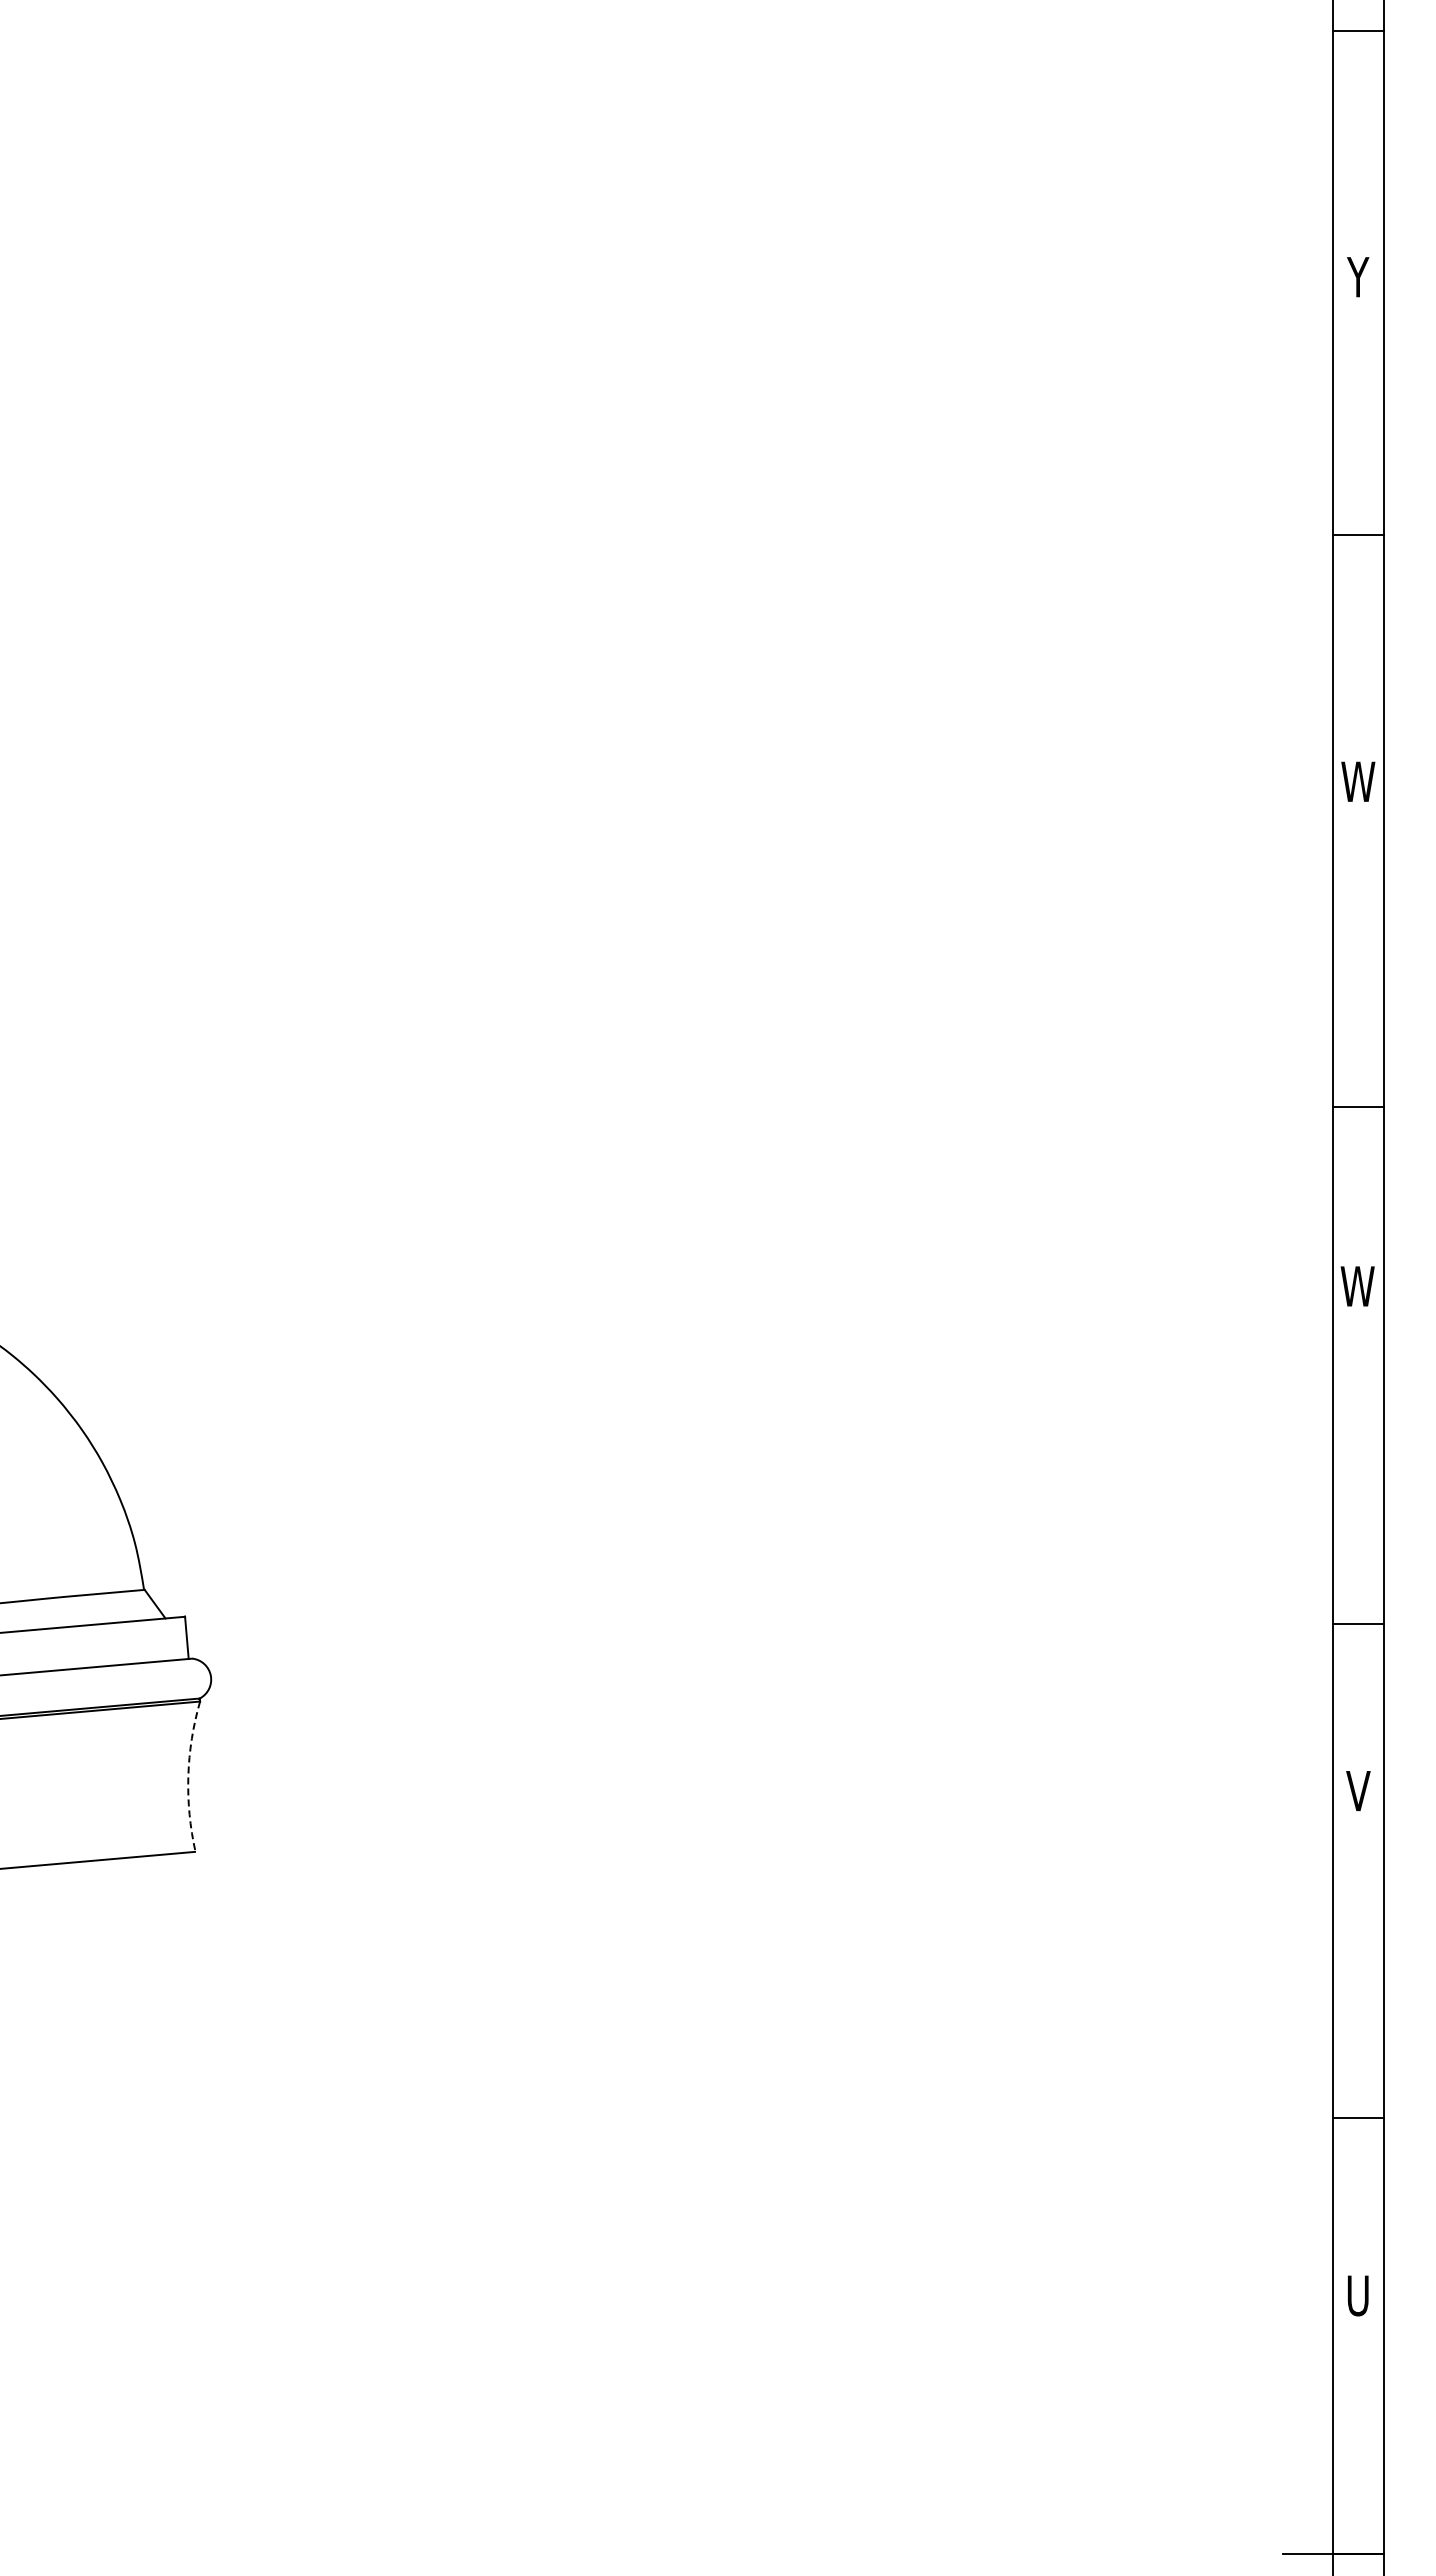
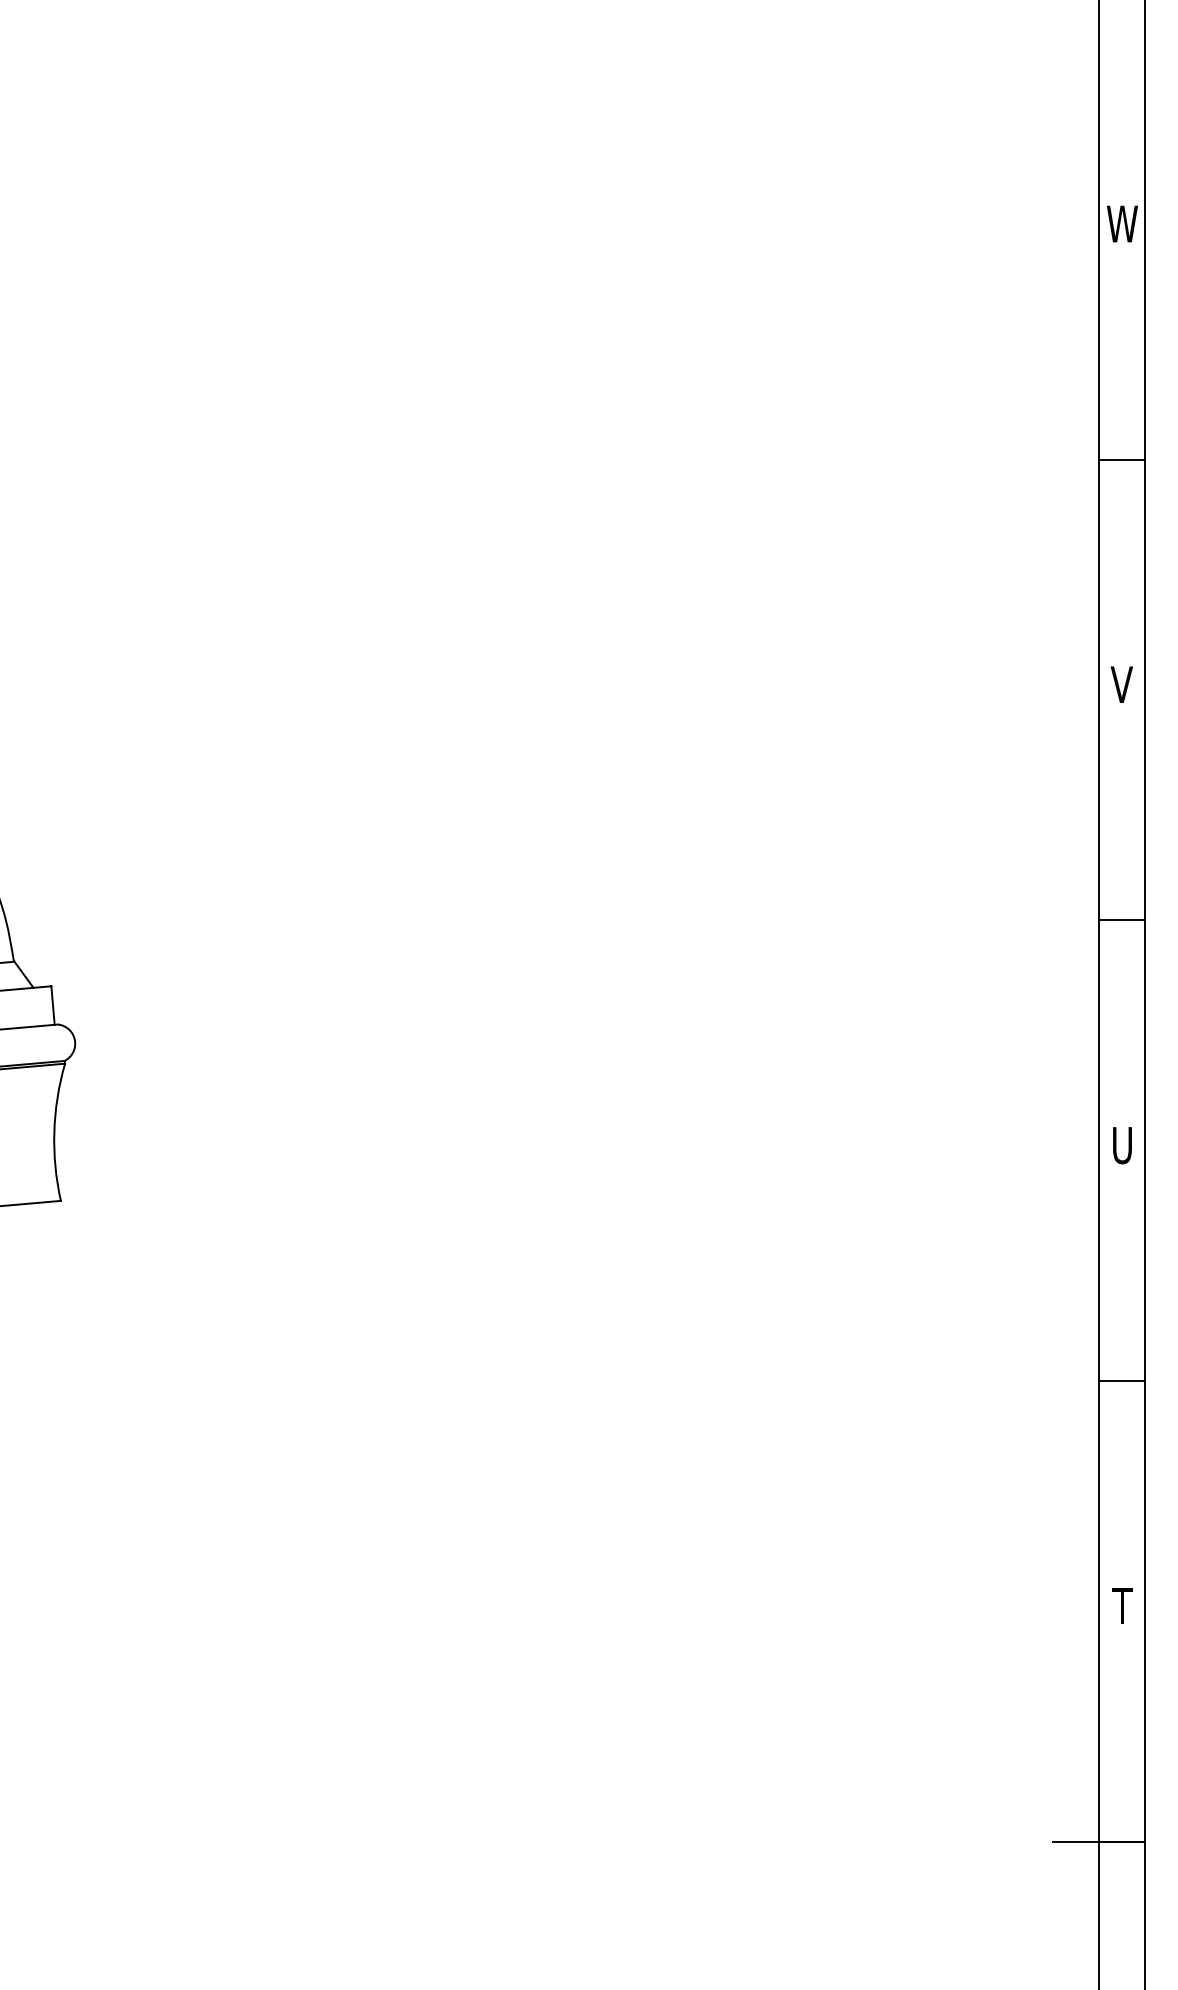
line: (1358, 1106) -> (1122, 459), moved
text: (1357, 1286) -> (1121, 684), W -> V
line: (1358, 1623) -> (1122, 920), moved
arc: (188, 1776) -> (54, 1132), dashed -> solid
text: (1358, 1791) -> (1122, 1145), V -> U
line: (1358, 2118) -> (1122, 1381), moved
text: (1358, 2295) -> (1122, 1605), U -> T

